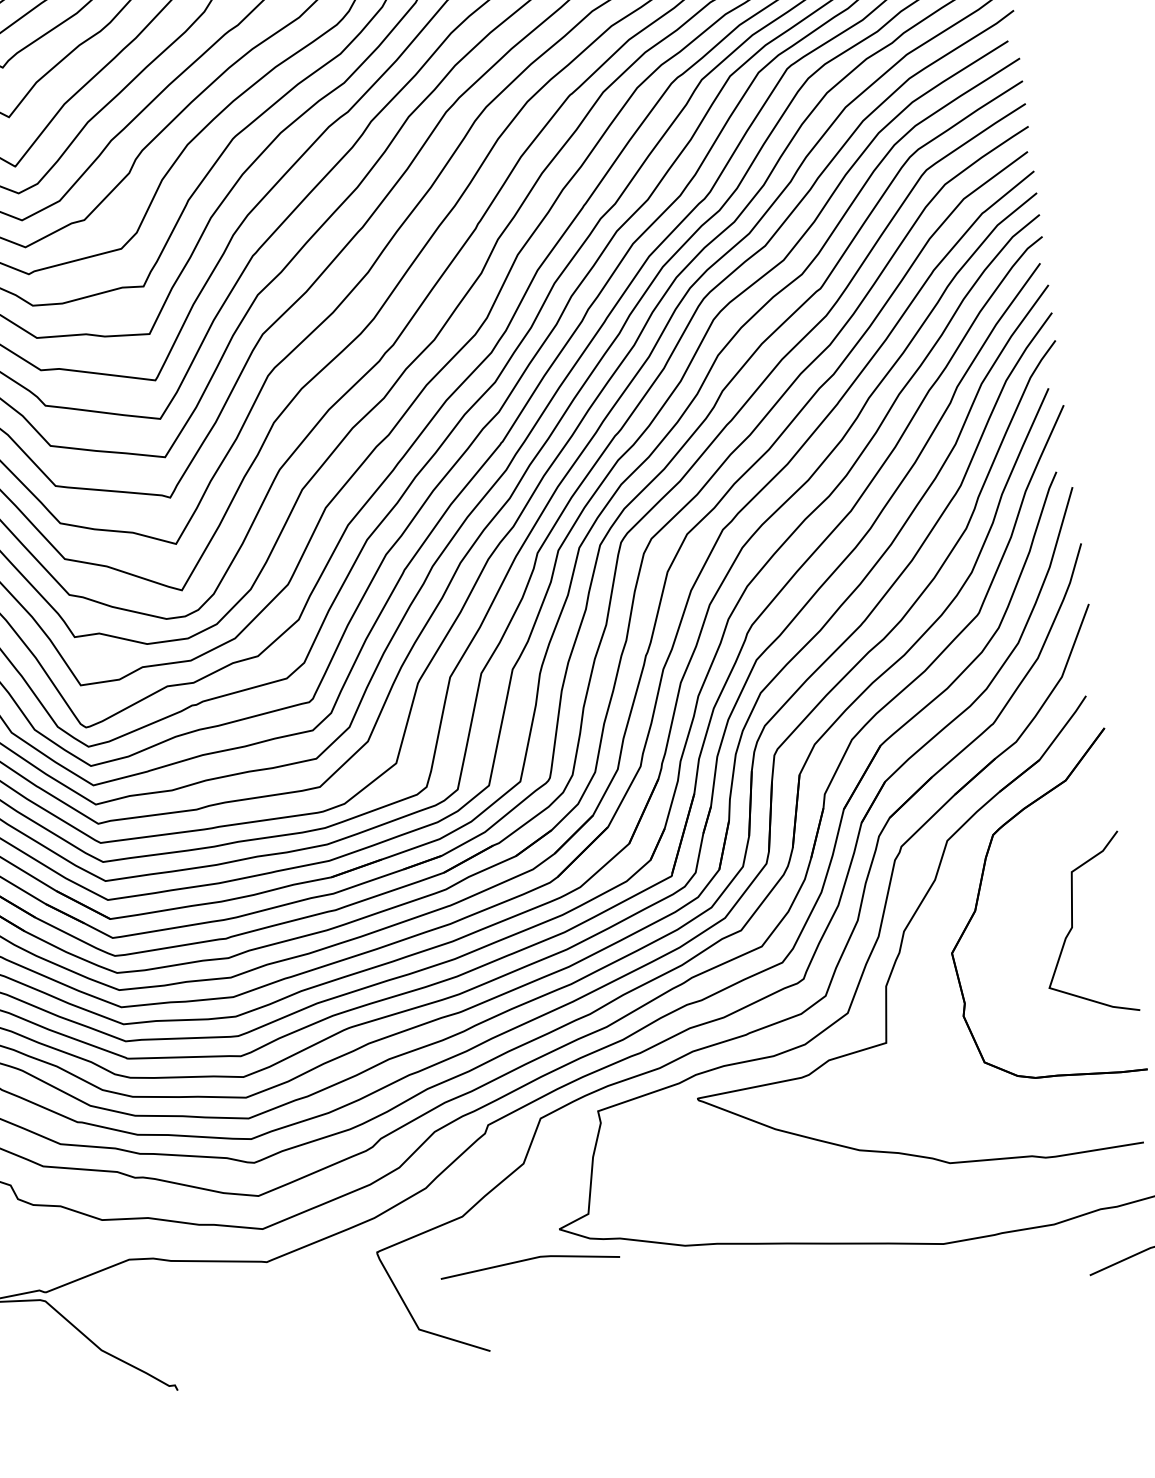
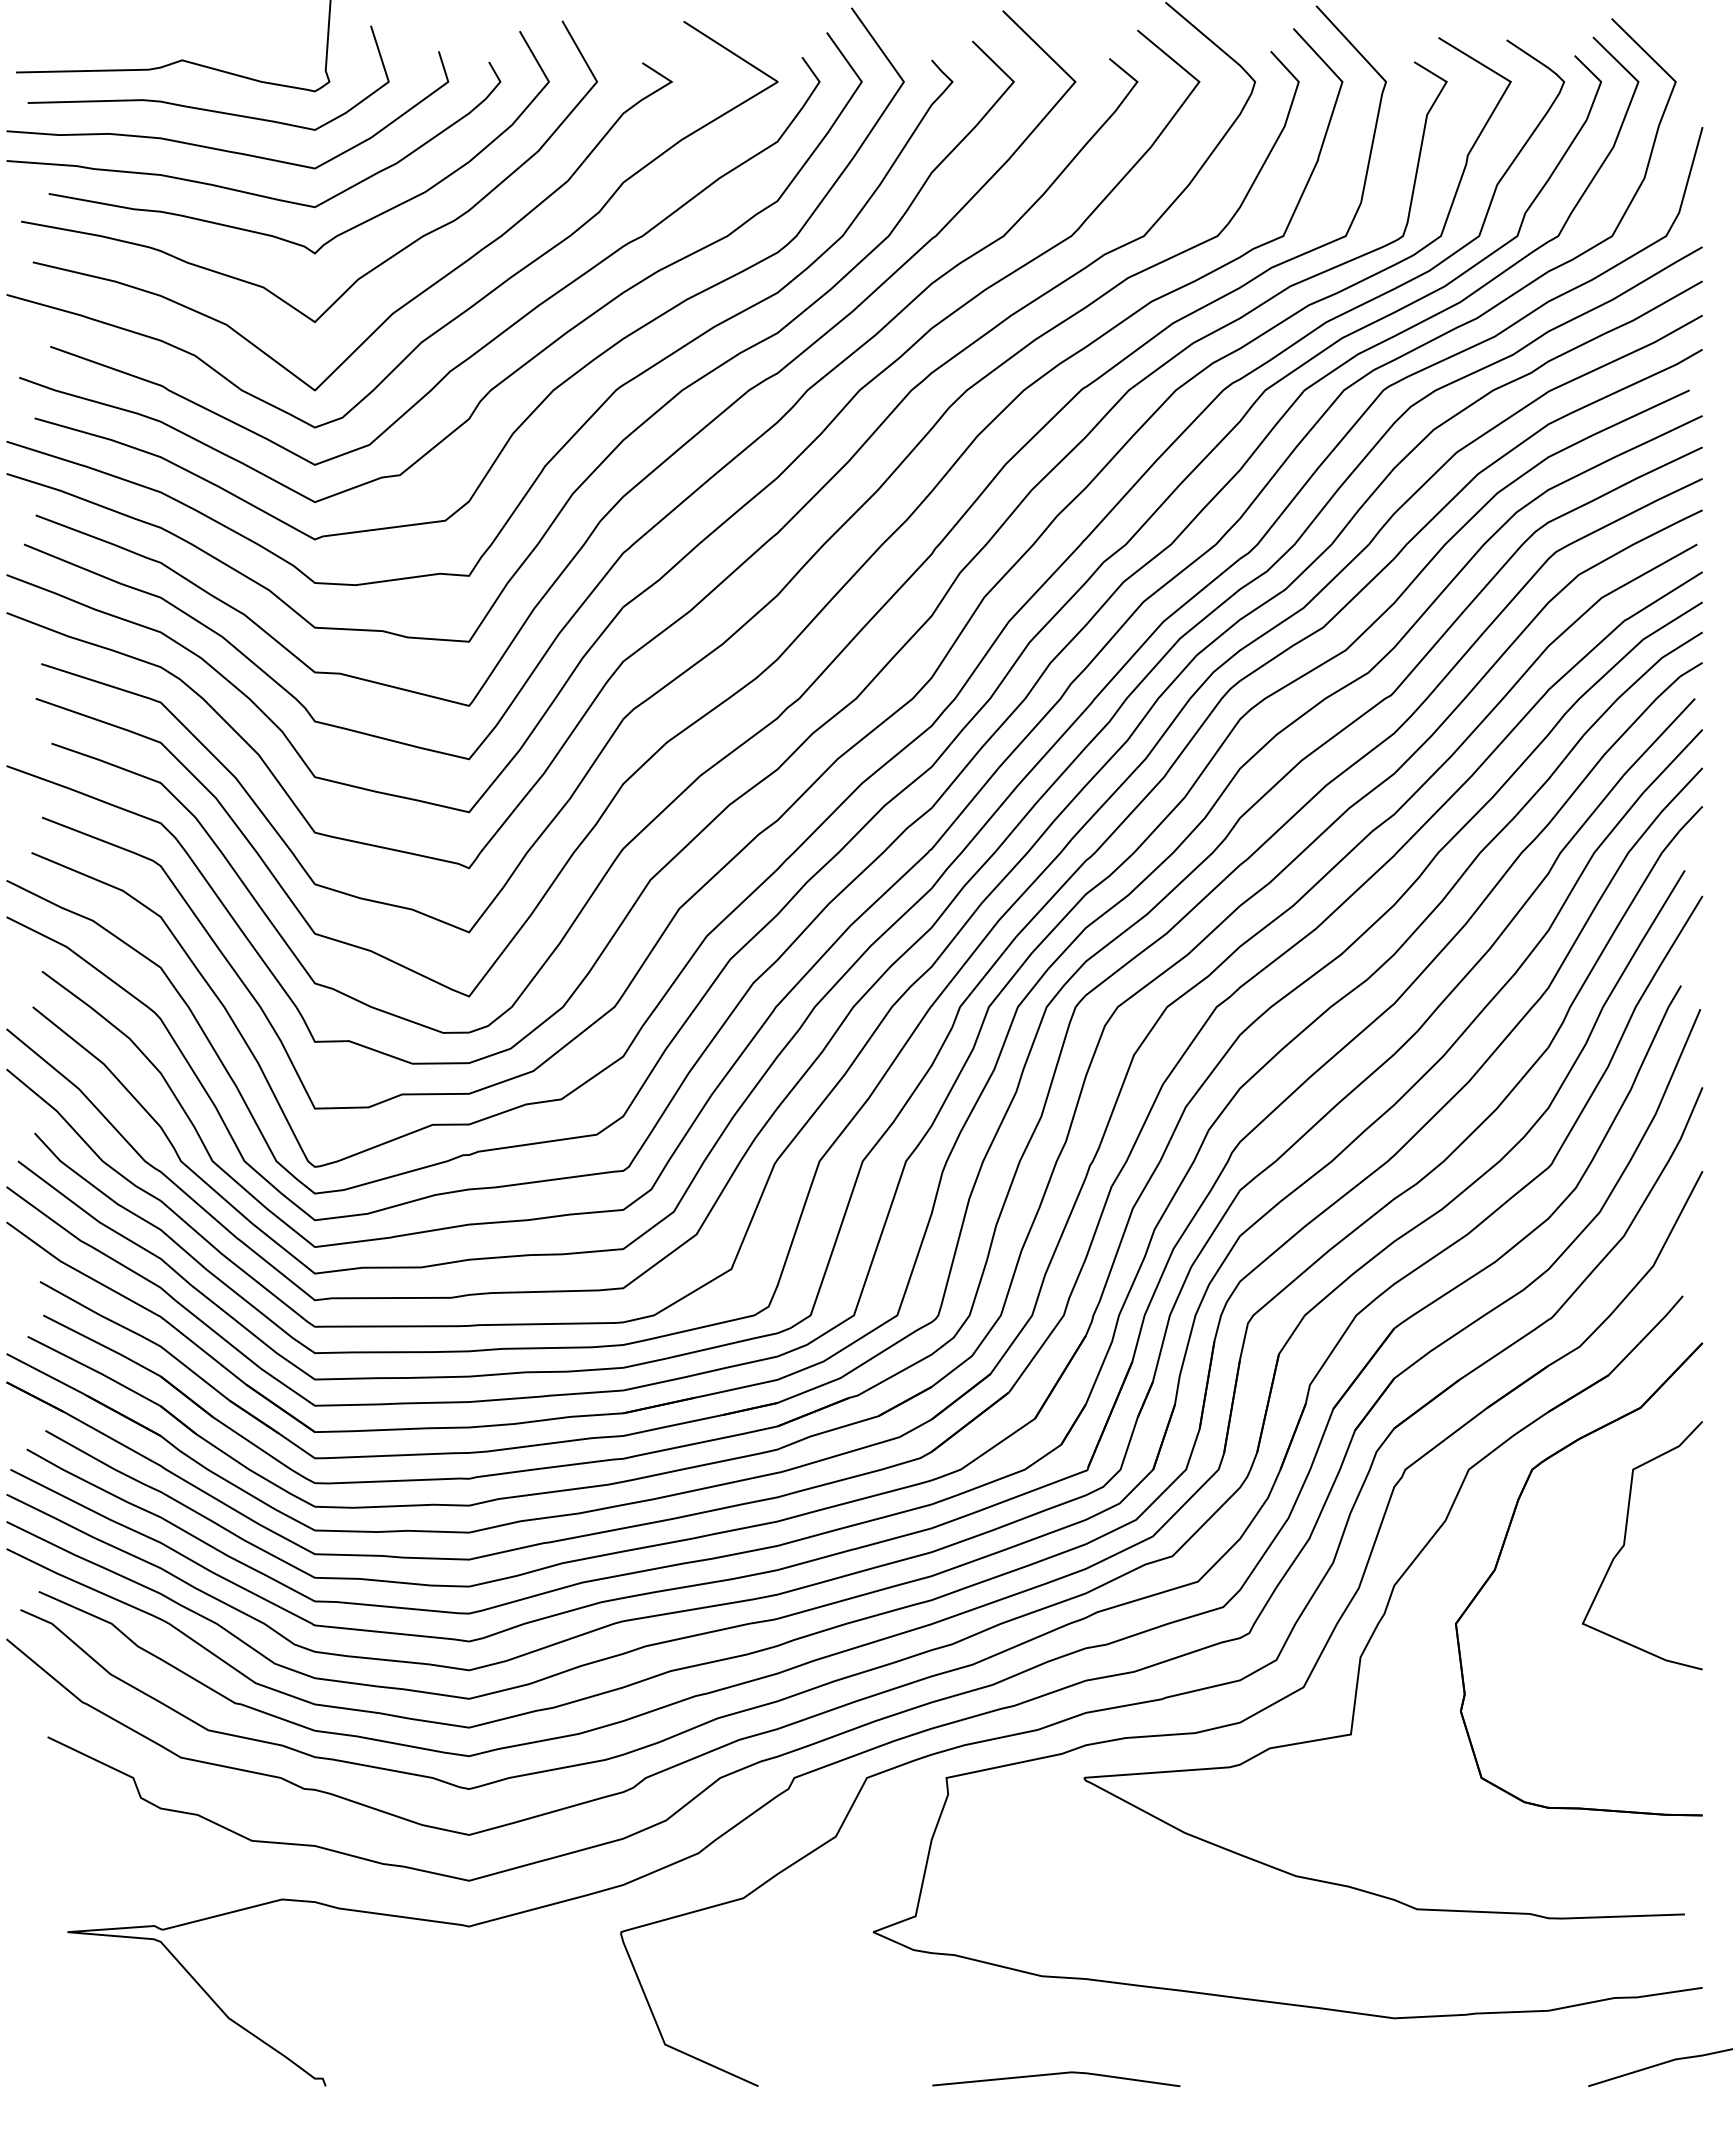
curve: (1073, 926) -> (1625, 1543), moved
line: (529, 1259) -> (1056, 2074), moved

